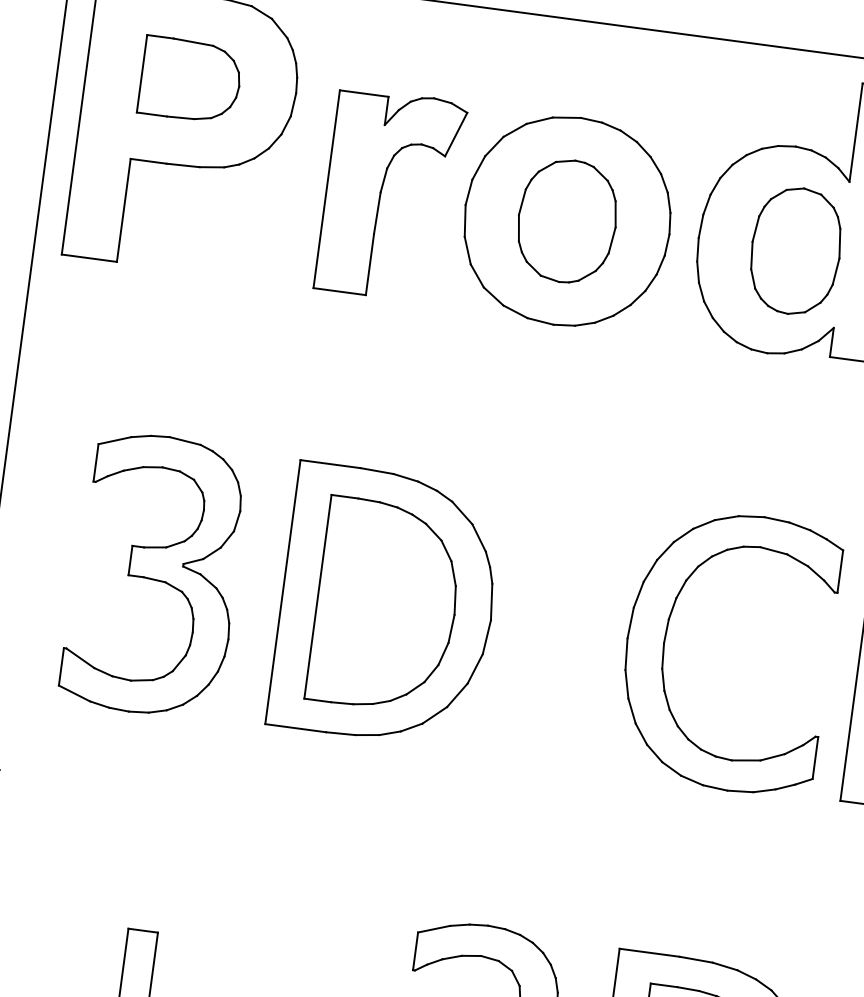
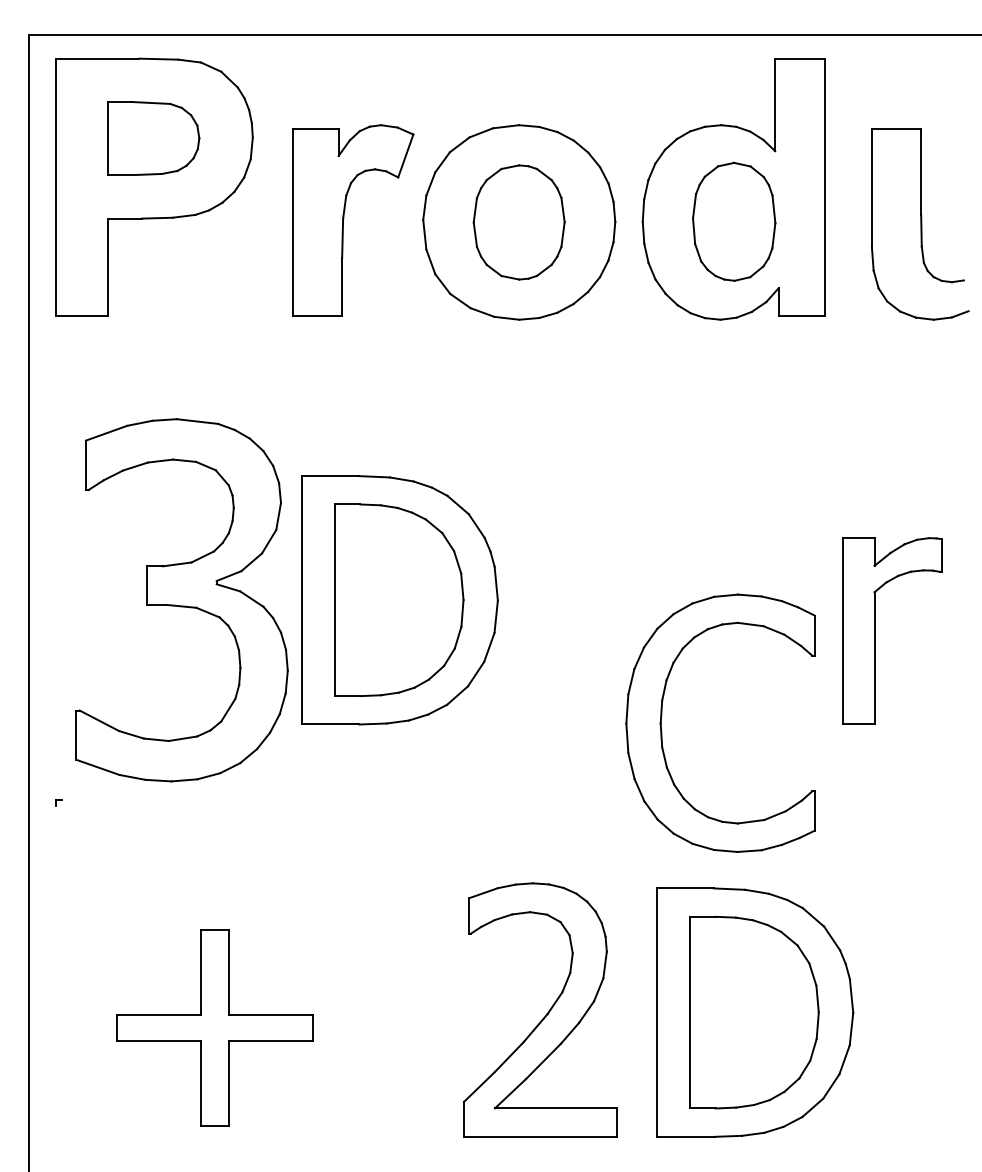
part: (154, 575) -> (181, 600), size x1.4
part: (666, 636) -> (662, 716), moved

